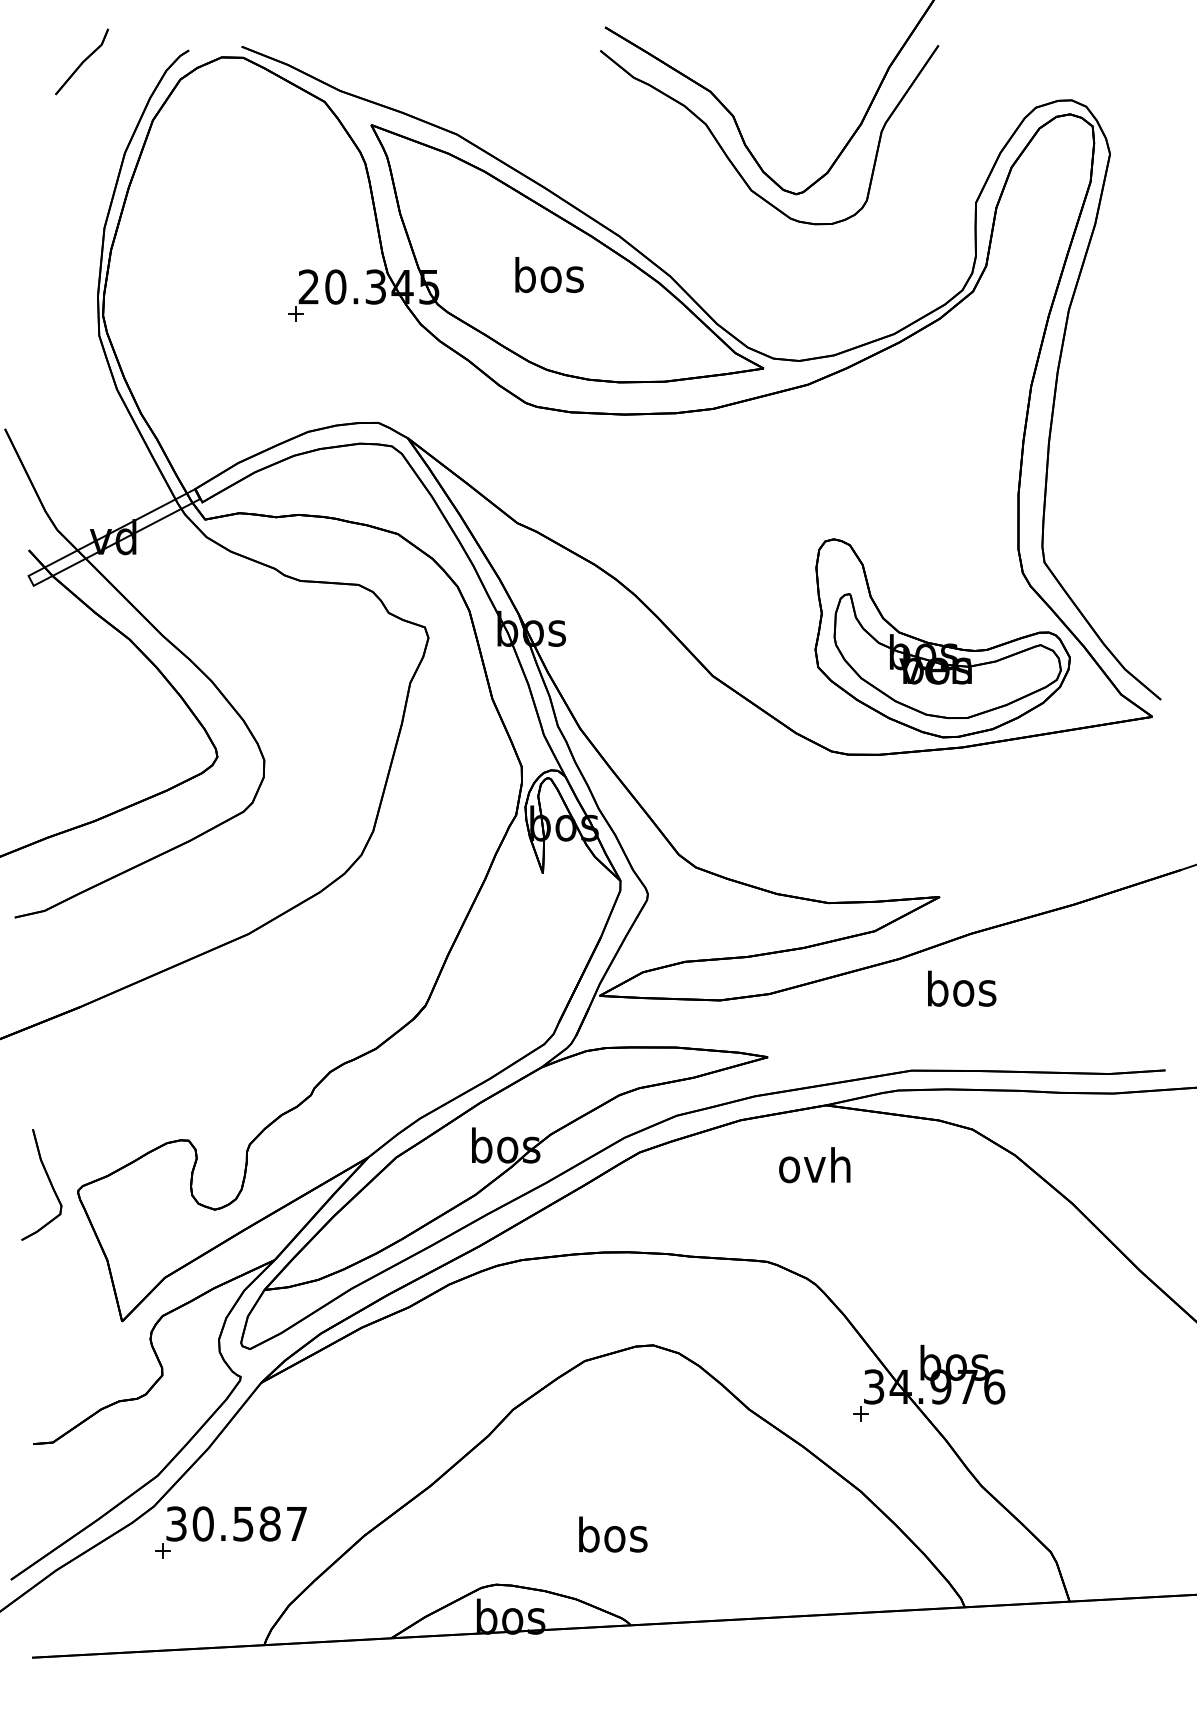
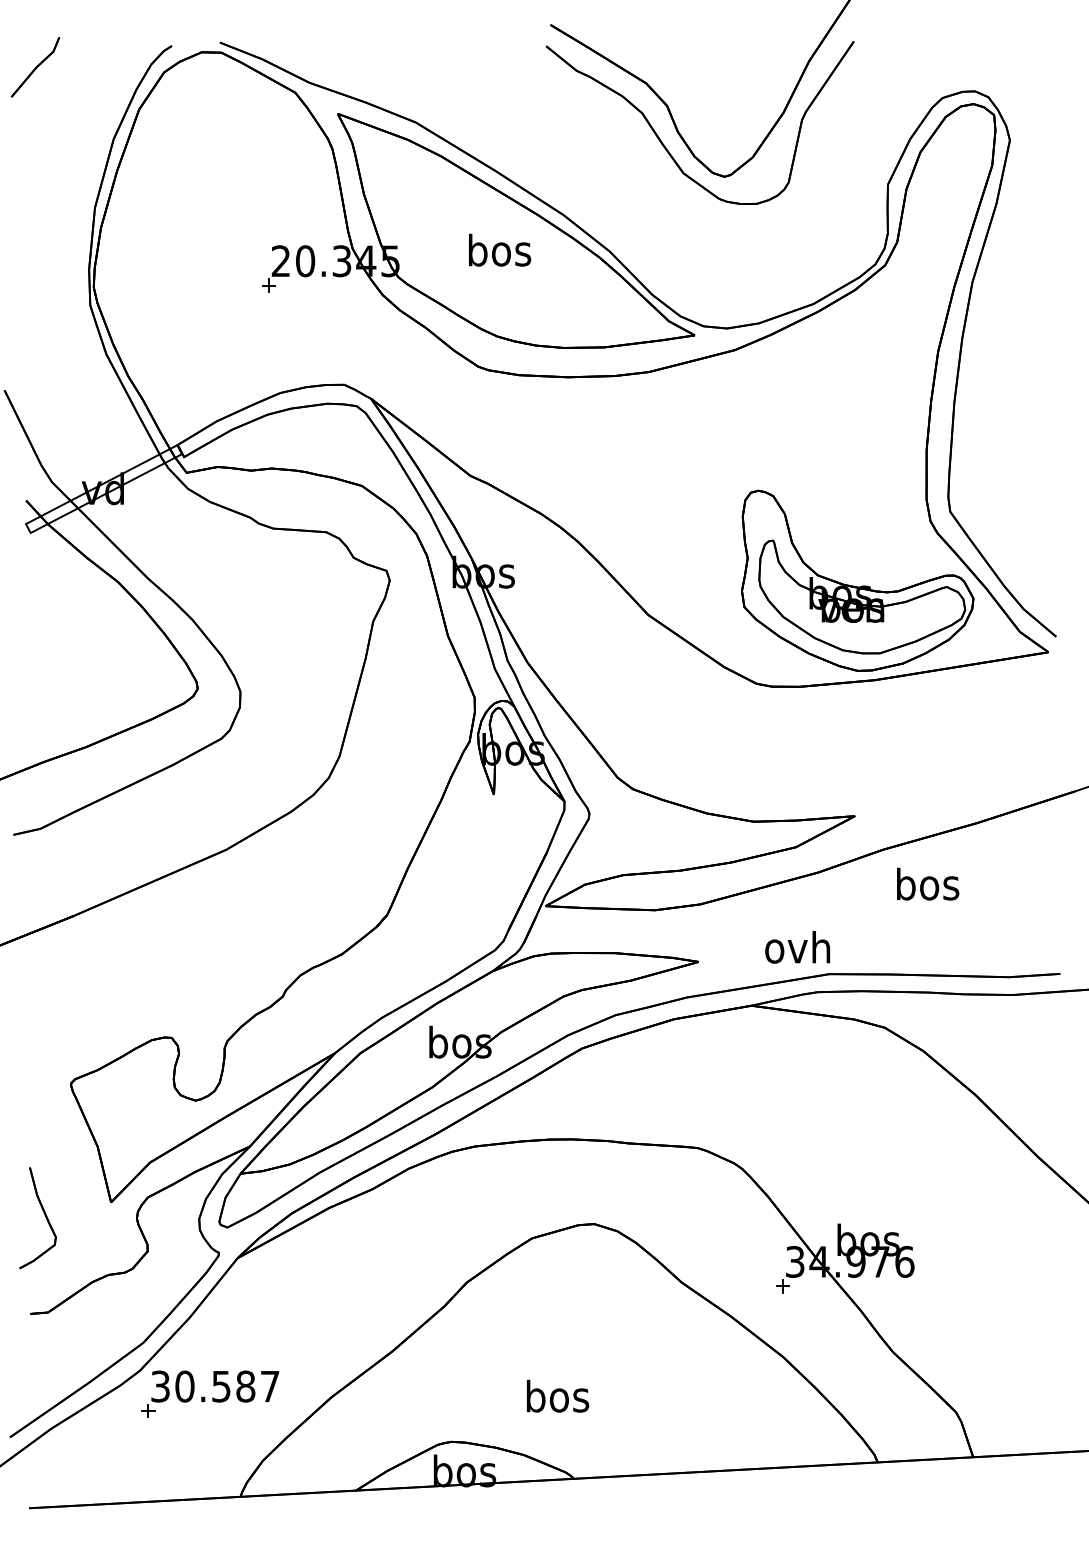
part: (81, 61) -> (35, 66), moved
text: (962, 988) -> (928, 883), moved
text: (814, 1165) -> (797, 947), moved
part: (48, 1180) -> (44, 1214), moved

